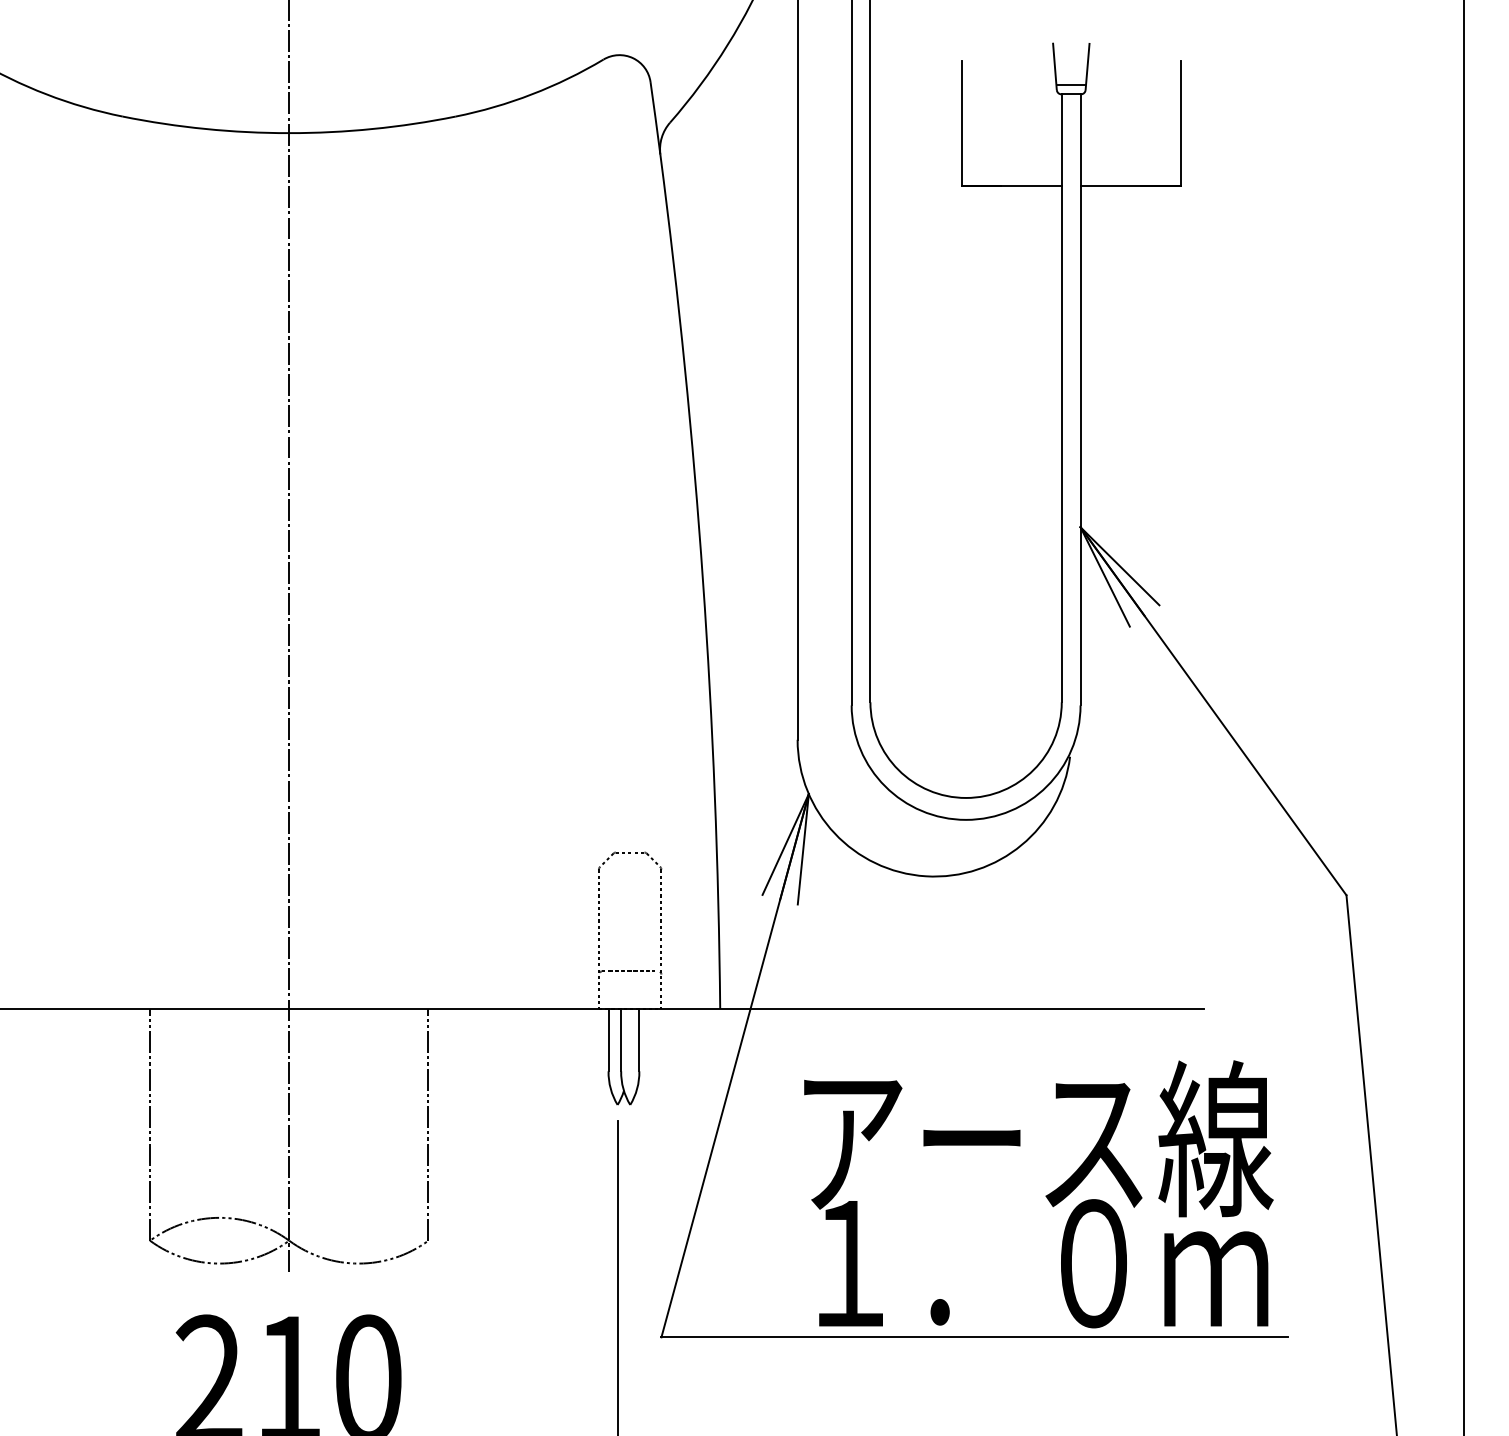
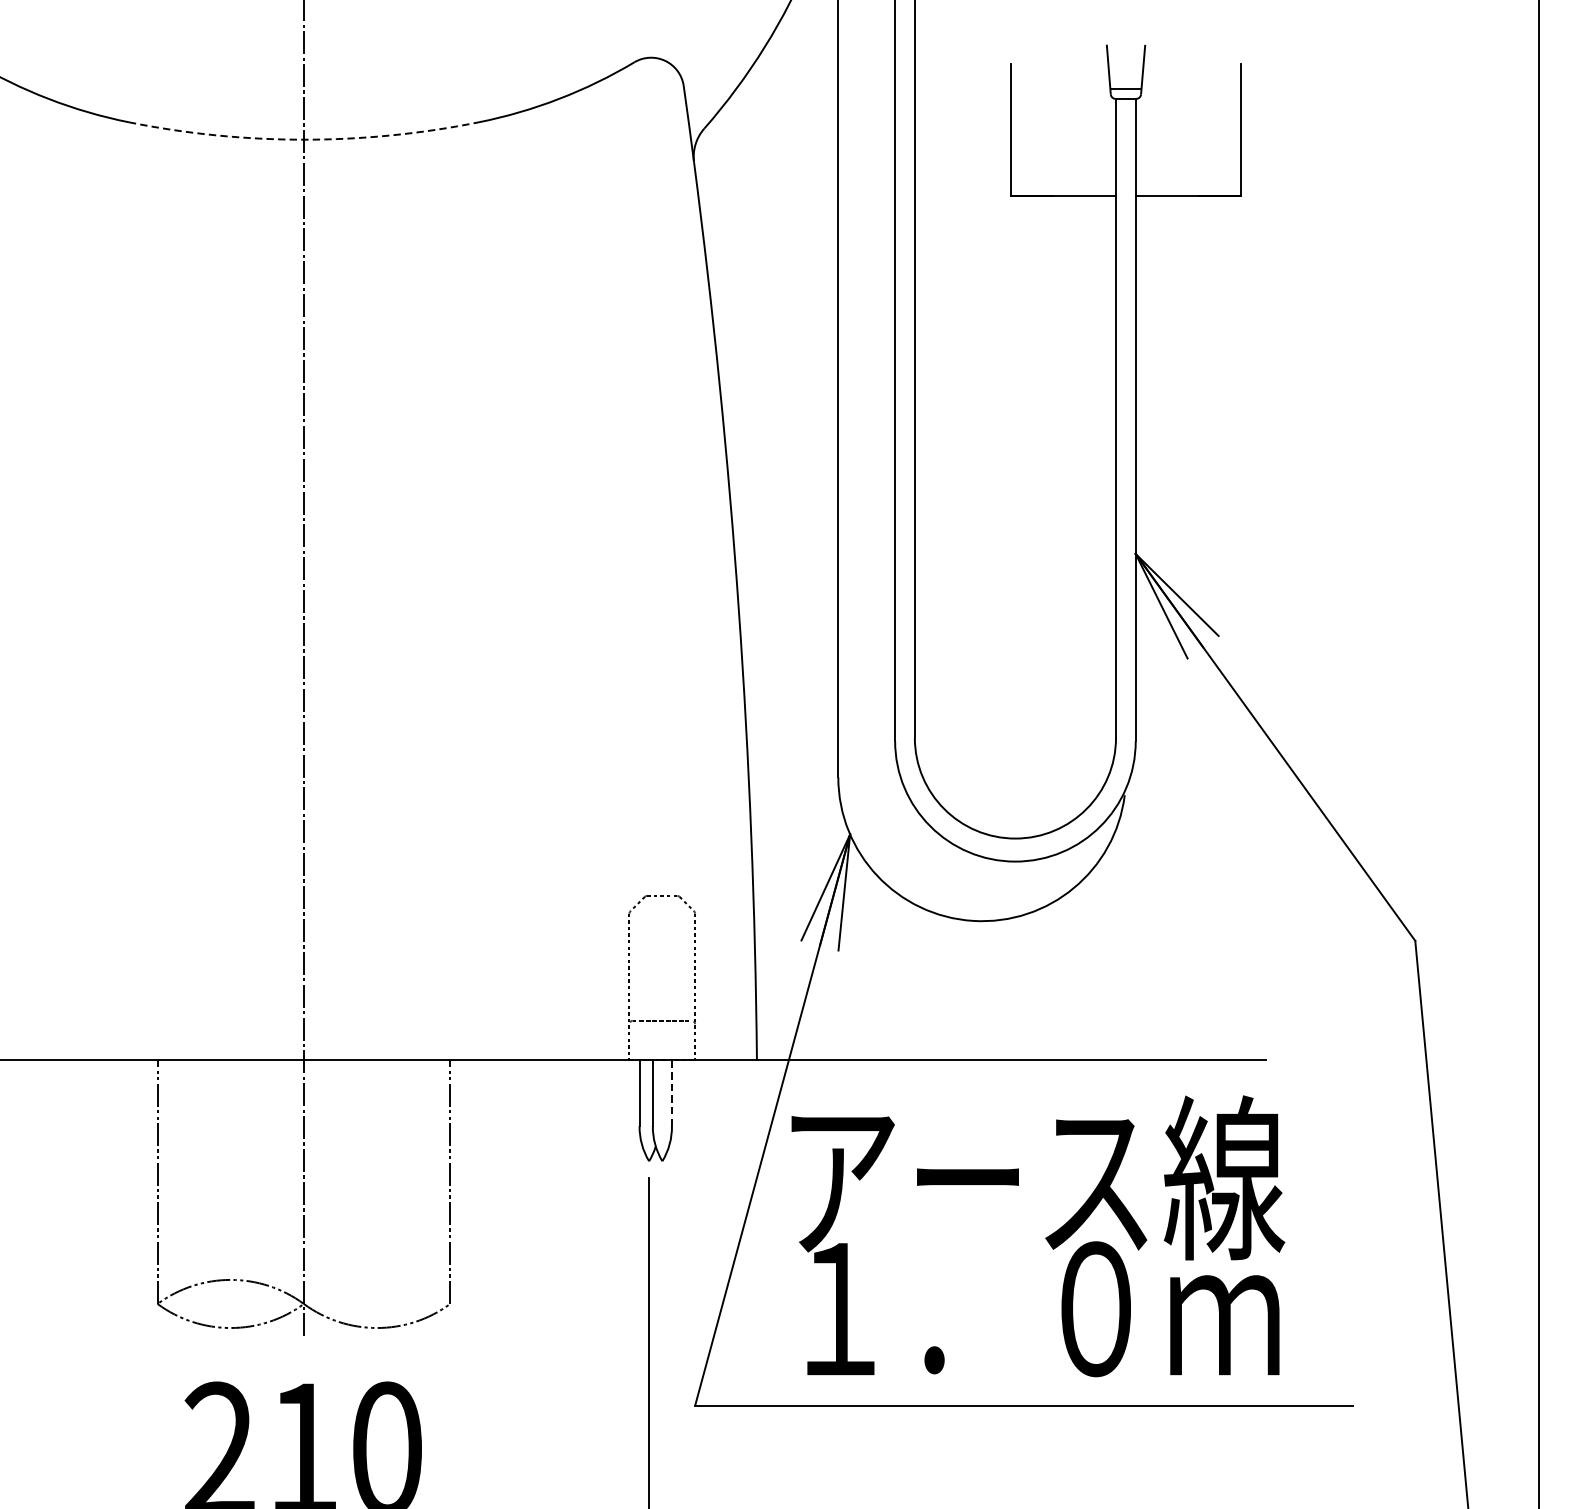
arc: (289, 133) -> (304, 140), solid -> dashed
line: (639, 1039) -> (672, 1092), solid -> dashed
text: (1038, 1194) -> (1037, 1236), moved

